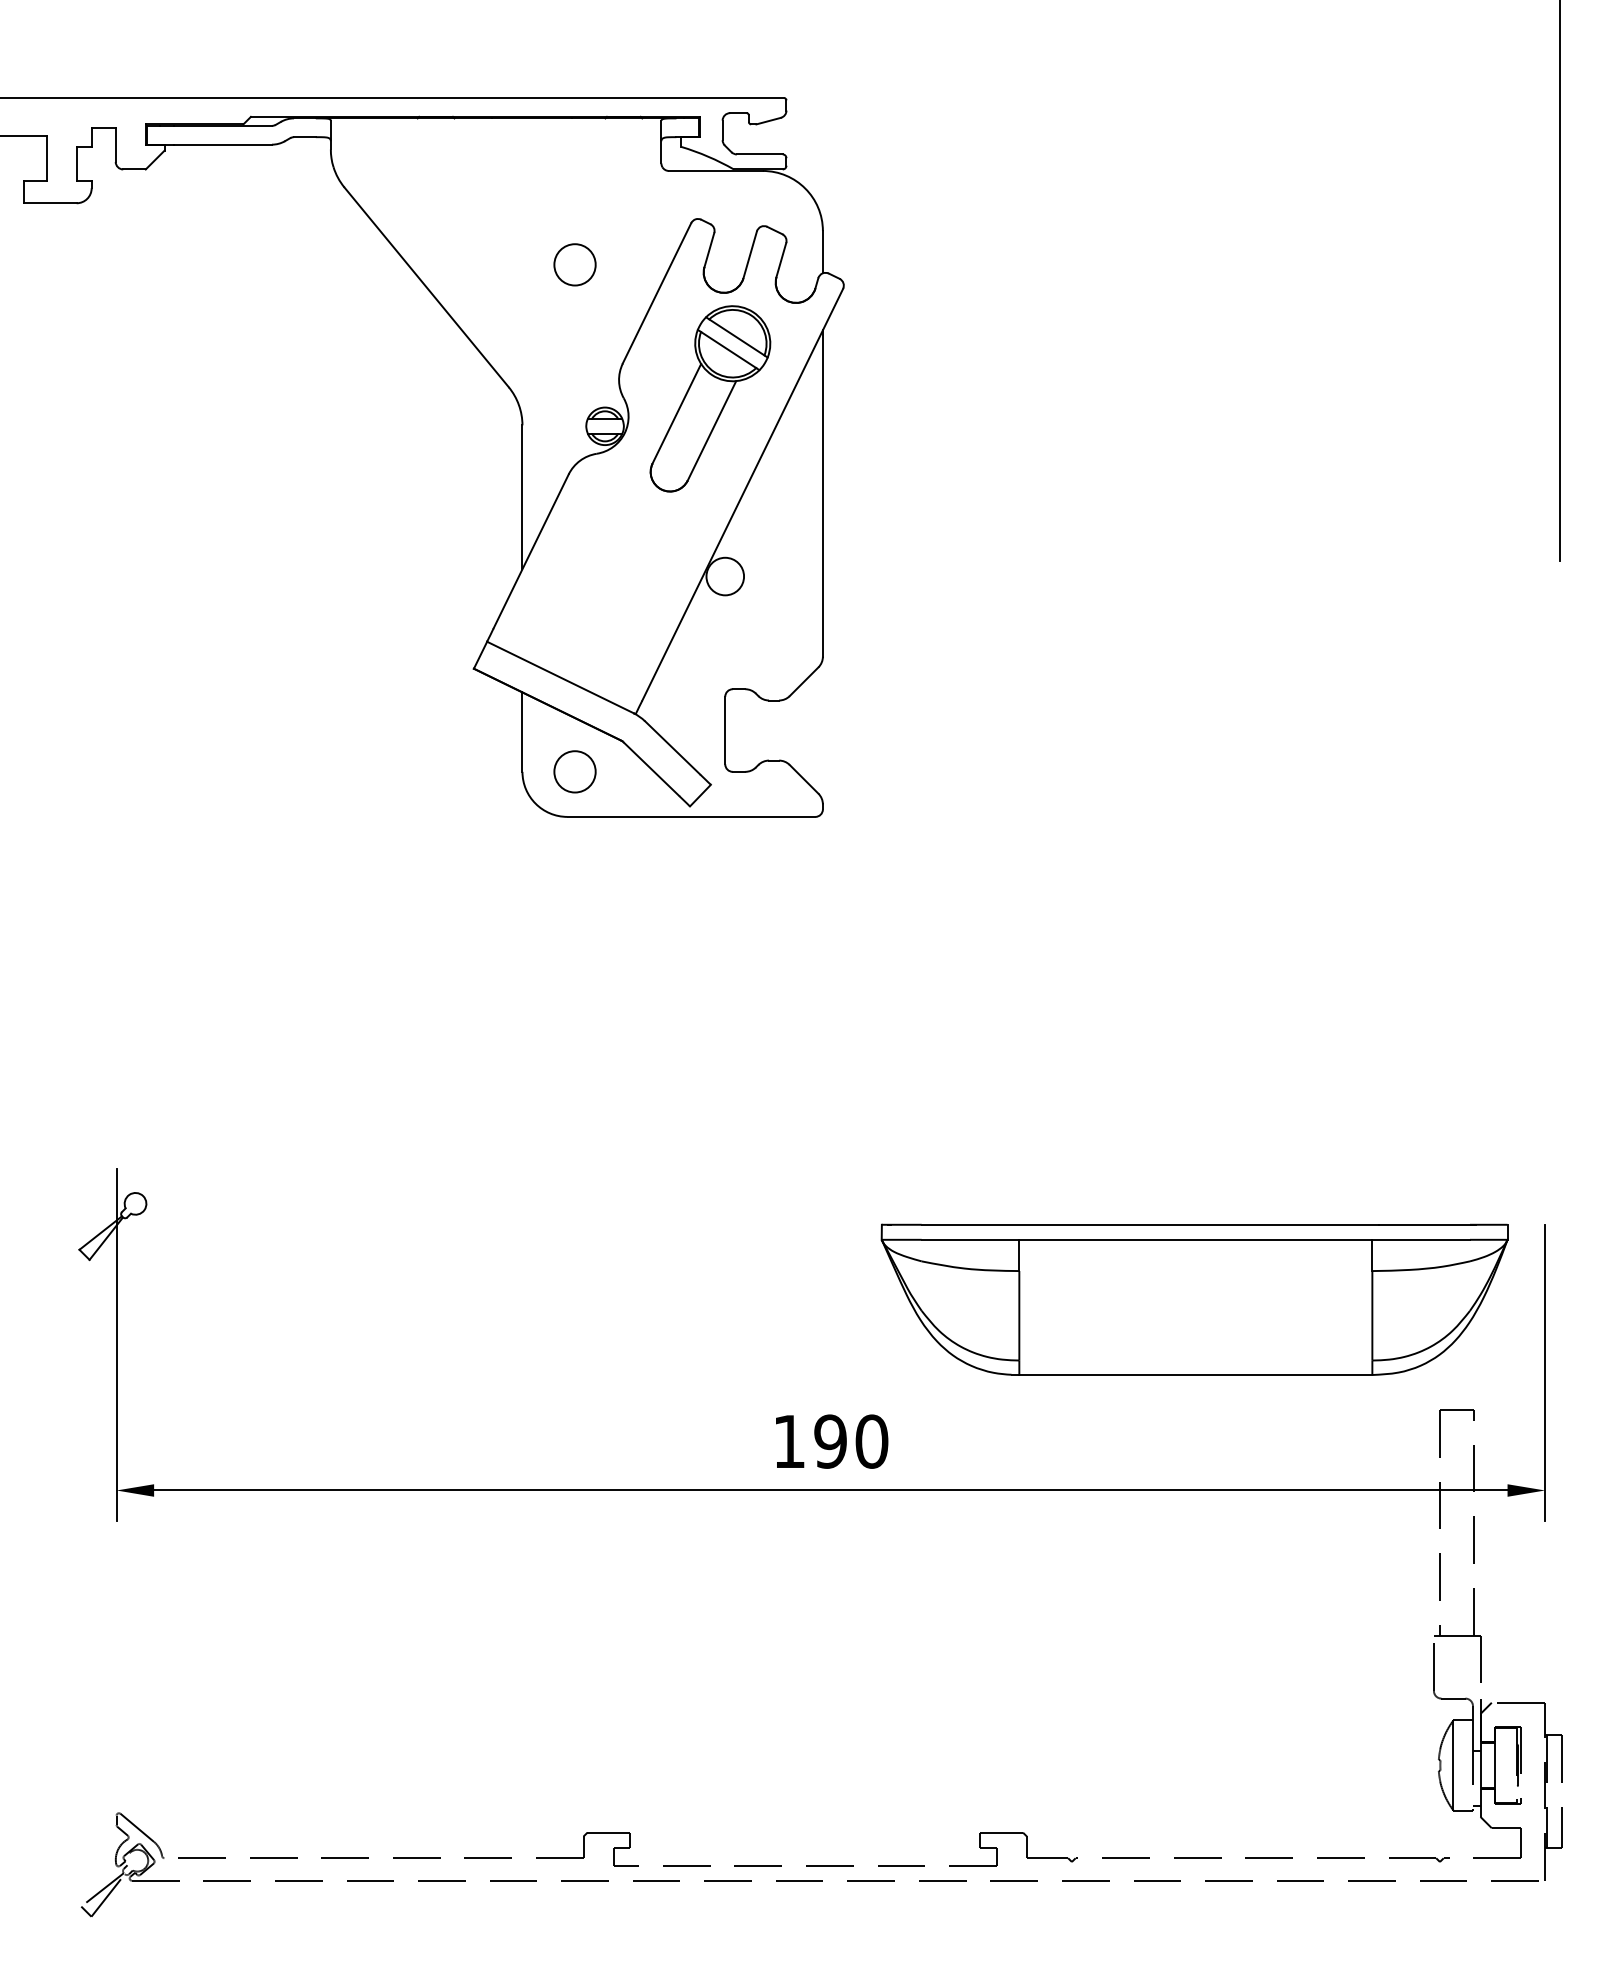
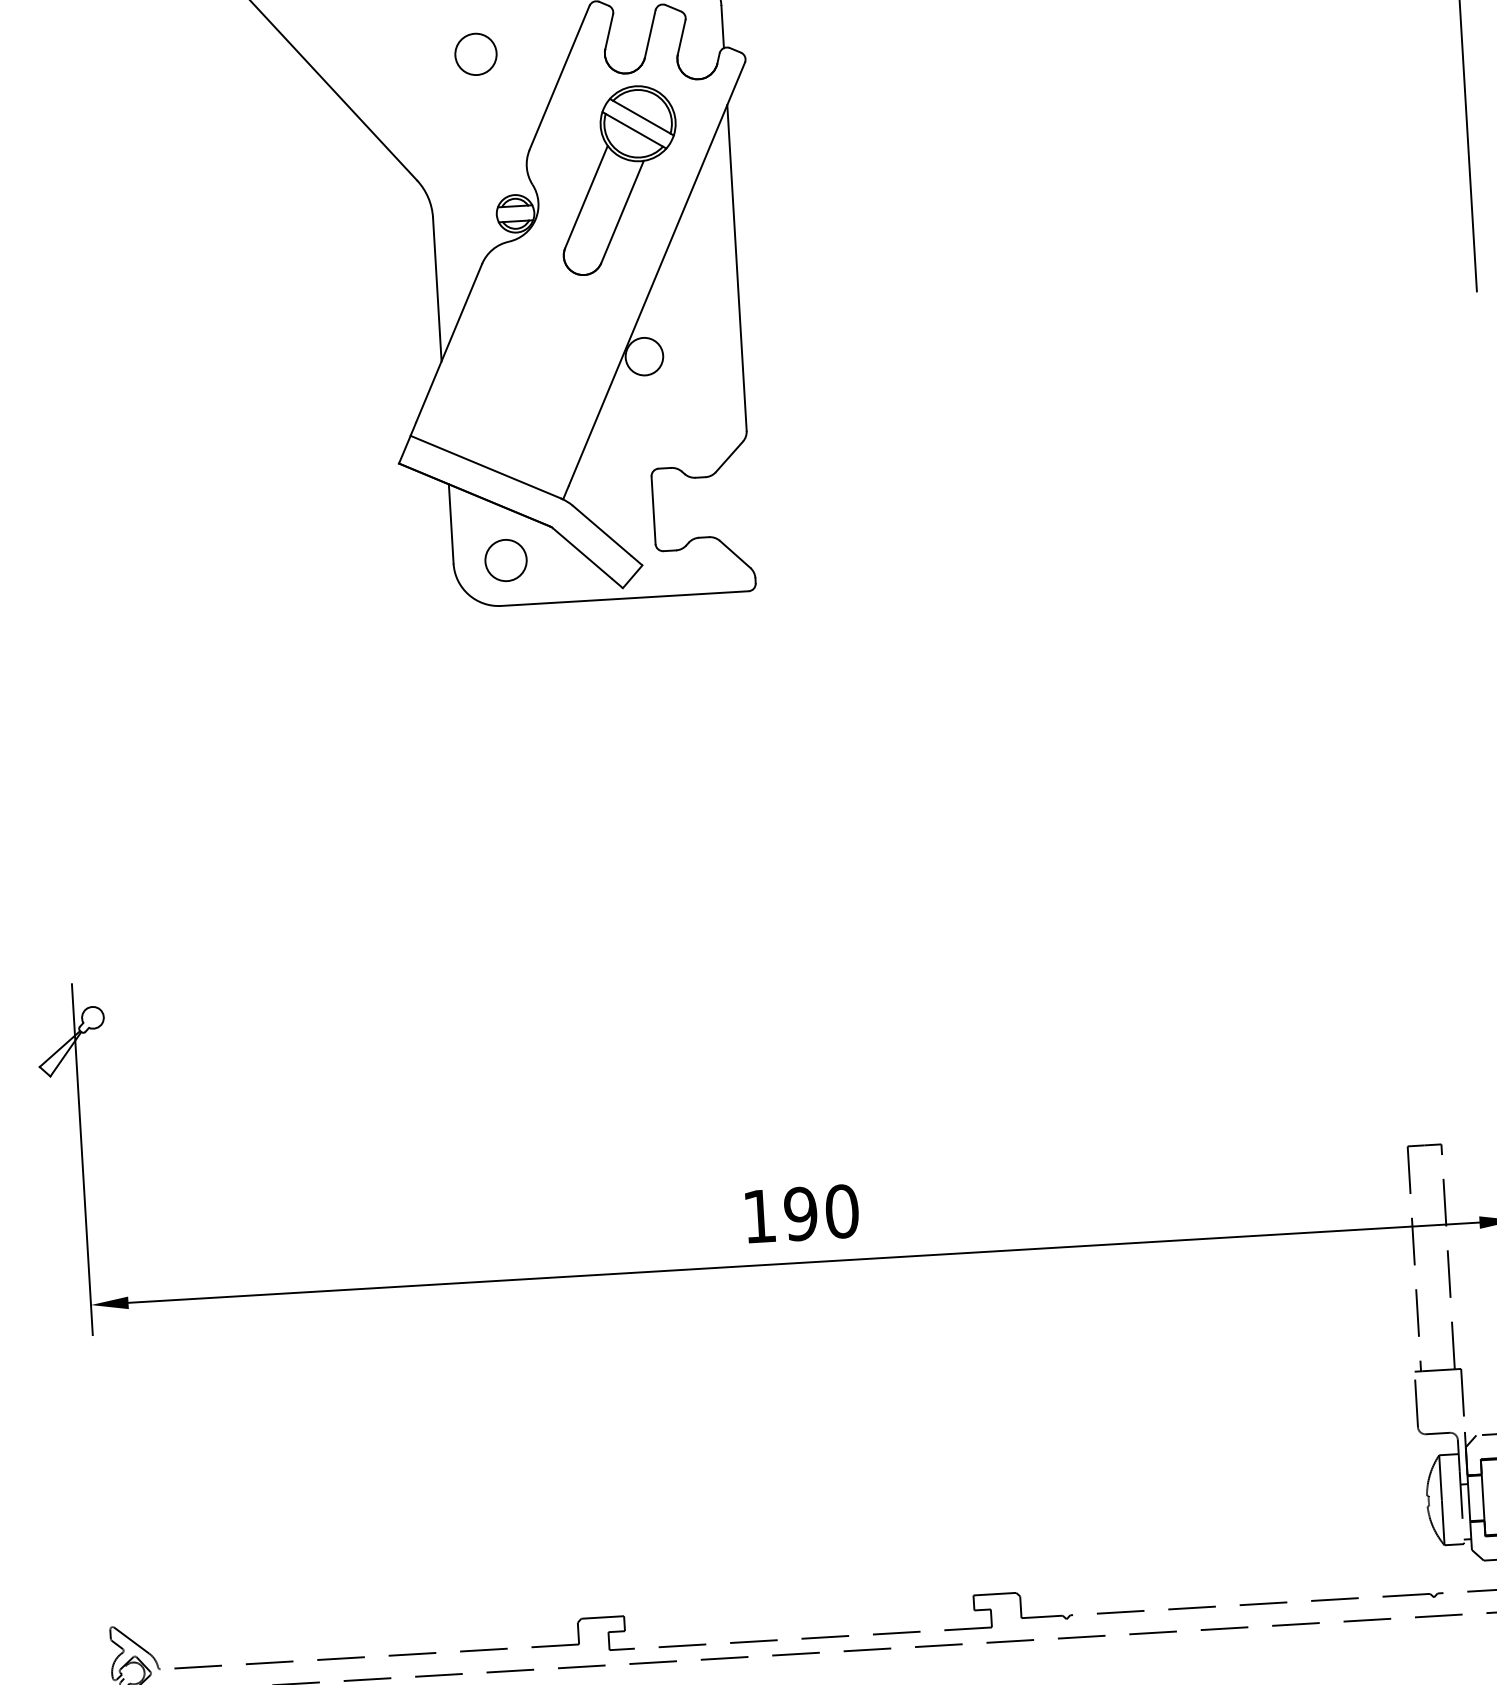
part: (1194, 1299) -> (1155, 1050), removed

